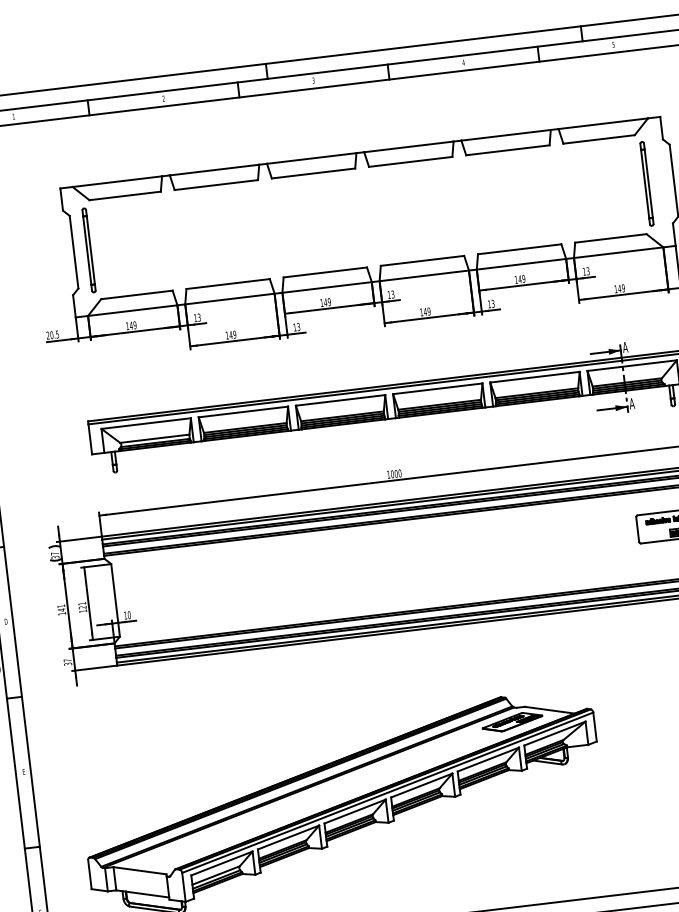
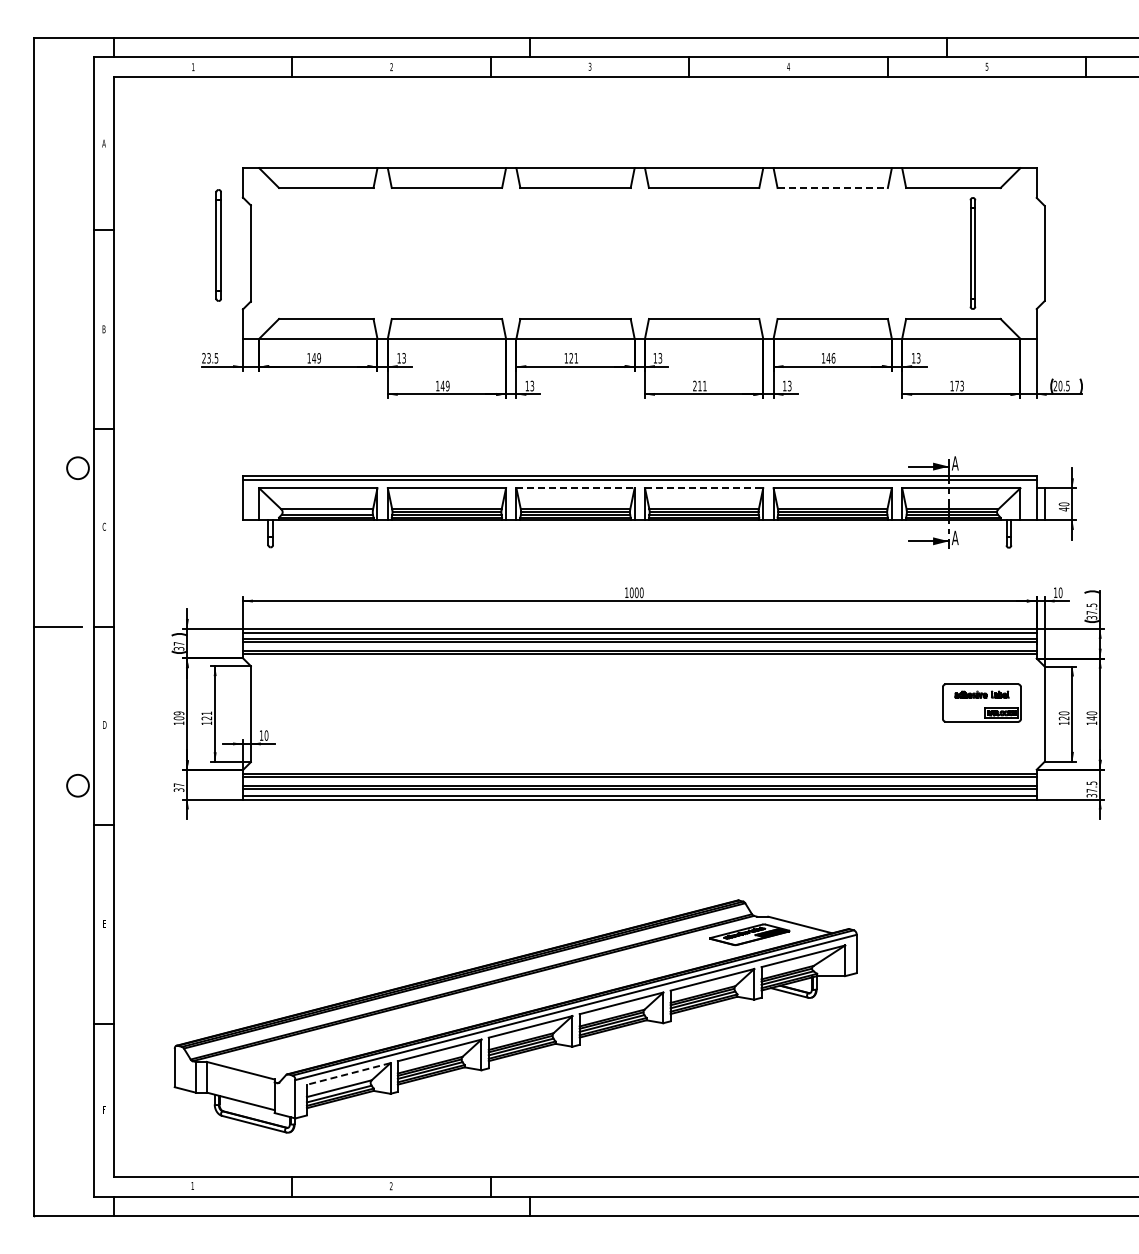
line: (508, 150) -> (833, 188), solid -> dashed
part: (646, 183) -> (972, 253), moved
part: (88, 250) -> (218, 245), moved
text: (523, 279) -> (833, 358), 149 -> 146
text: (621, 288) -> (959, 385), 149 -> 173
text: (327, 302) -> (573, 358), 149 -> 121
text: (425, 311) -> (699, 385), 149 -> 211
text: (51, 335) -> (208, 358), 20.5 -> 23.5
line: (438, 388) -> (704, 488), solid -> dashed
line: (341, 400) -> (576, 488), solid -> dashed
text: (60, 607) -> (178, 715), 141 -> 109
line: (221, 863) -> (348, 1074), solid -> dashed

